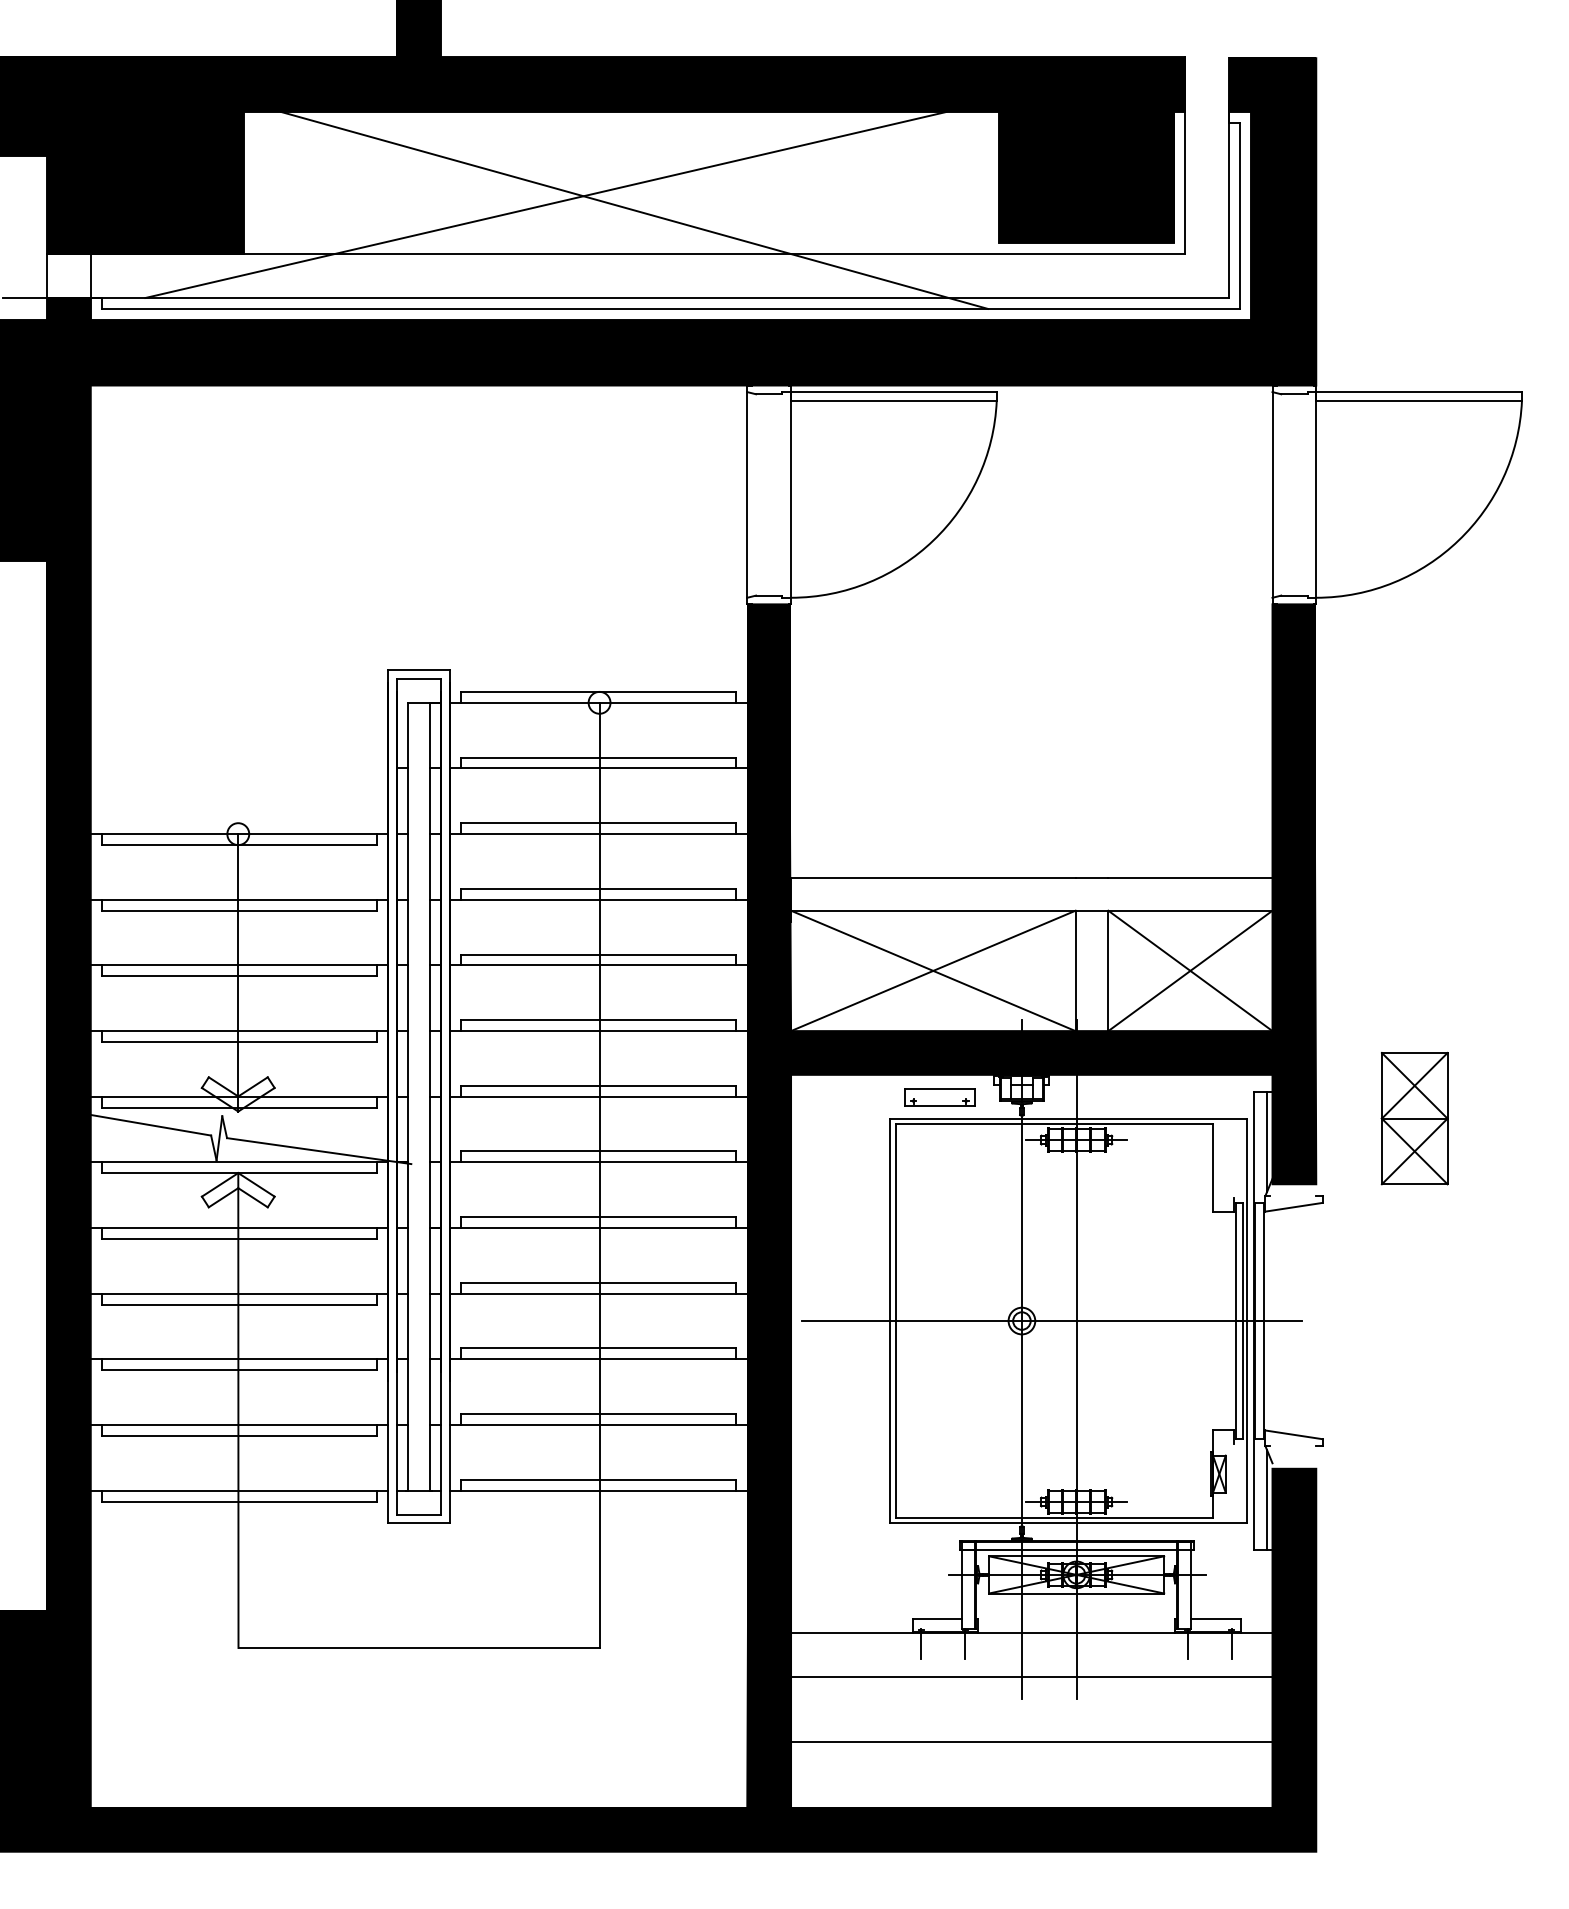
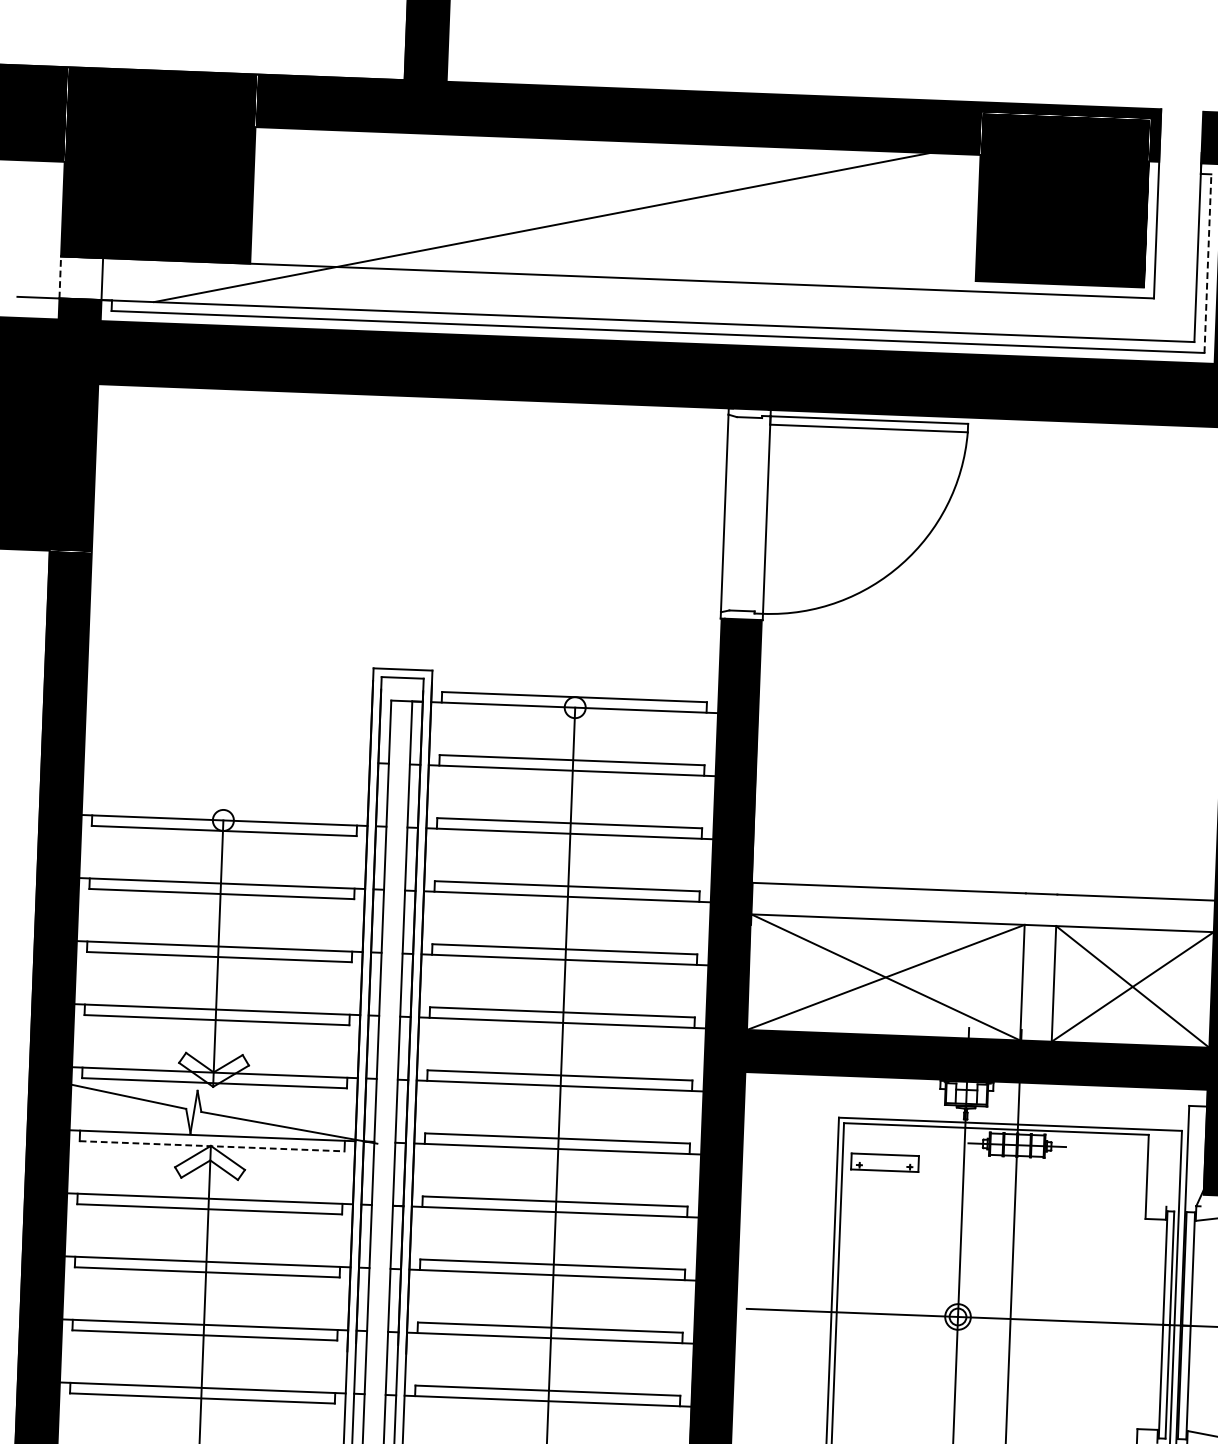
line: (634, 209) -> (626, 235), removed
line: (1239, 215) -> (1207, 263), solid -> dashed
line: (47, 276) -> (60, 277), solid -> dashed
part: (939, 1097) -> (884, 1162), moved
line: (1267, 1142) -> (1200, 1154), removed
line: (239, 1173) -> (212, 1146), solid -> dashed

